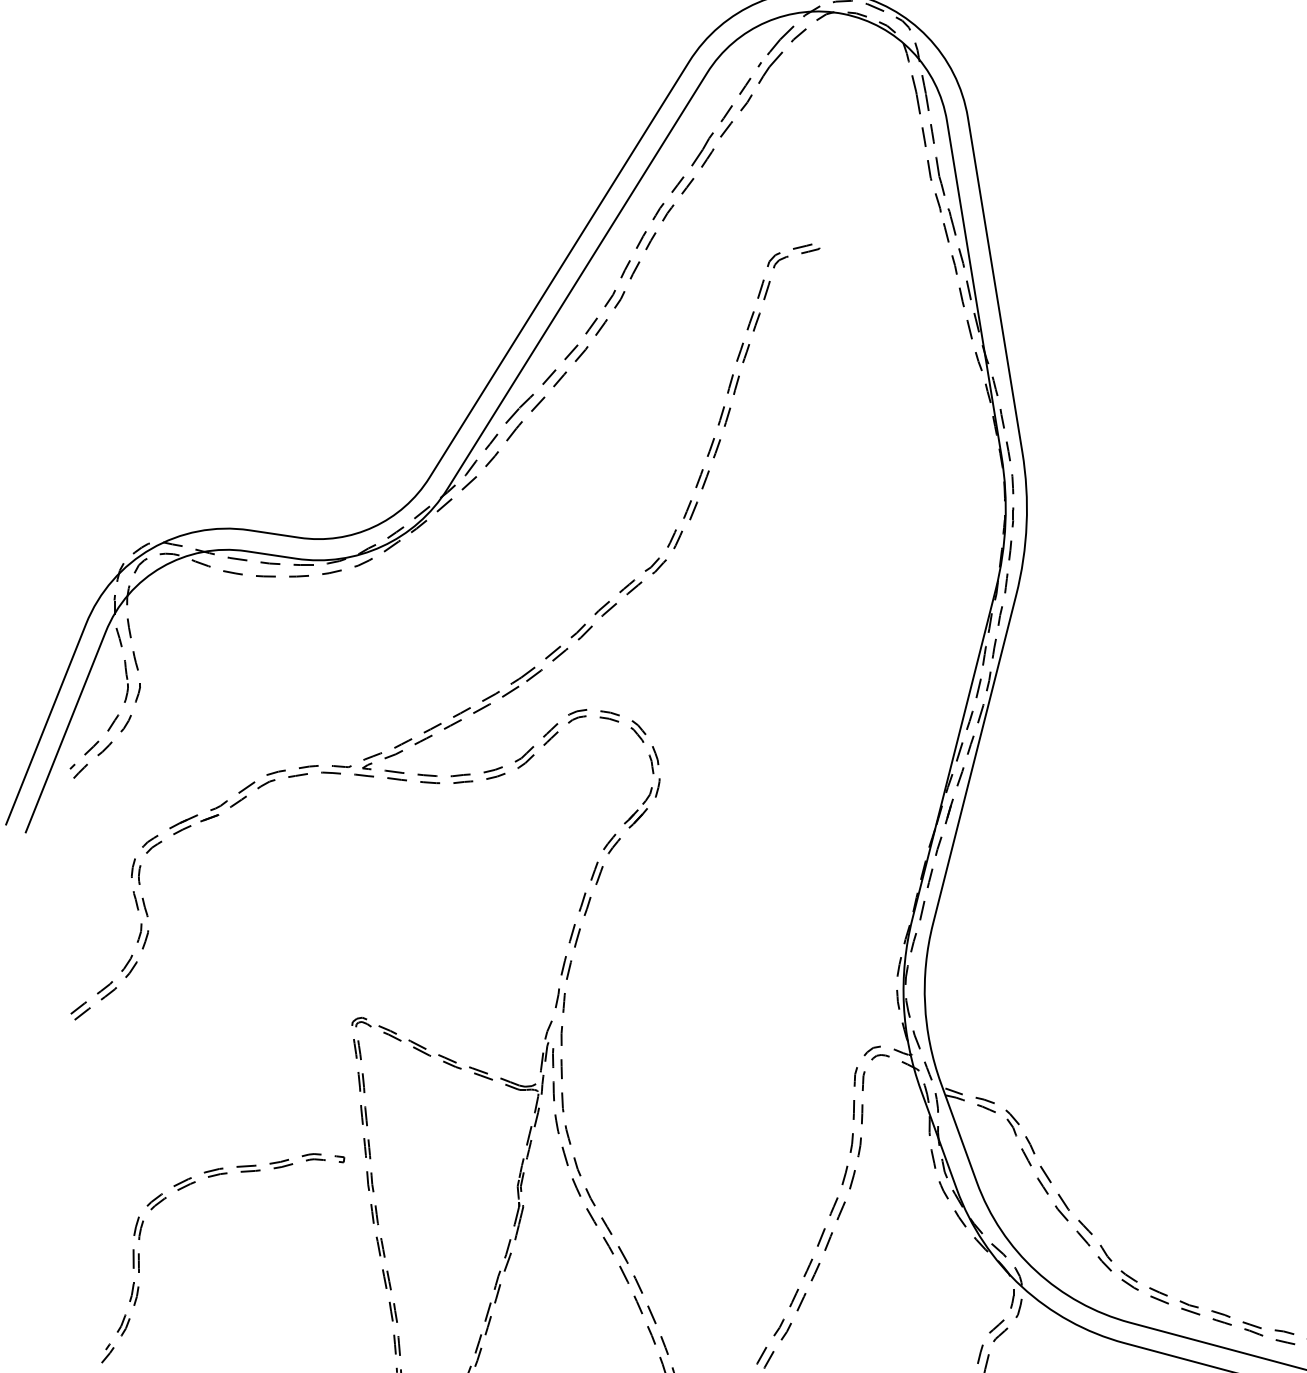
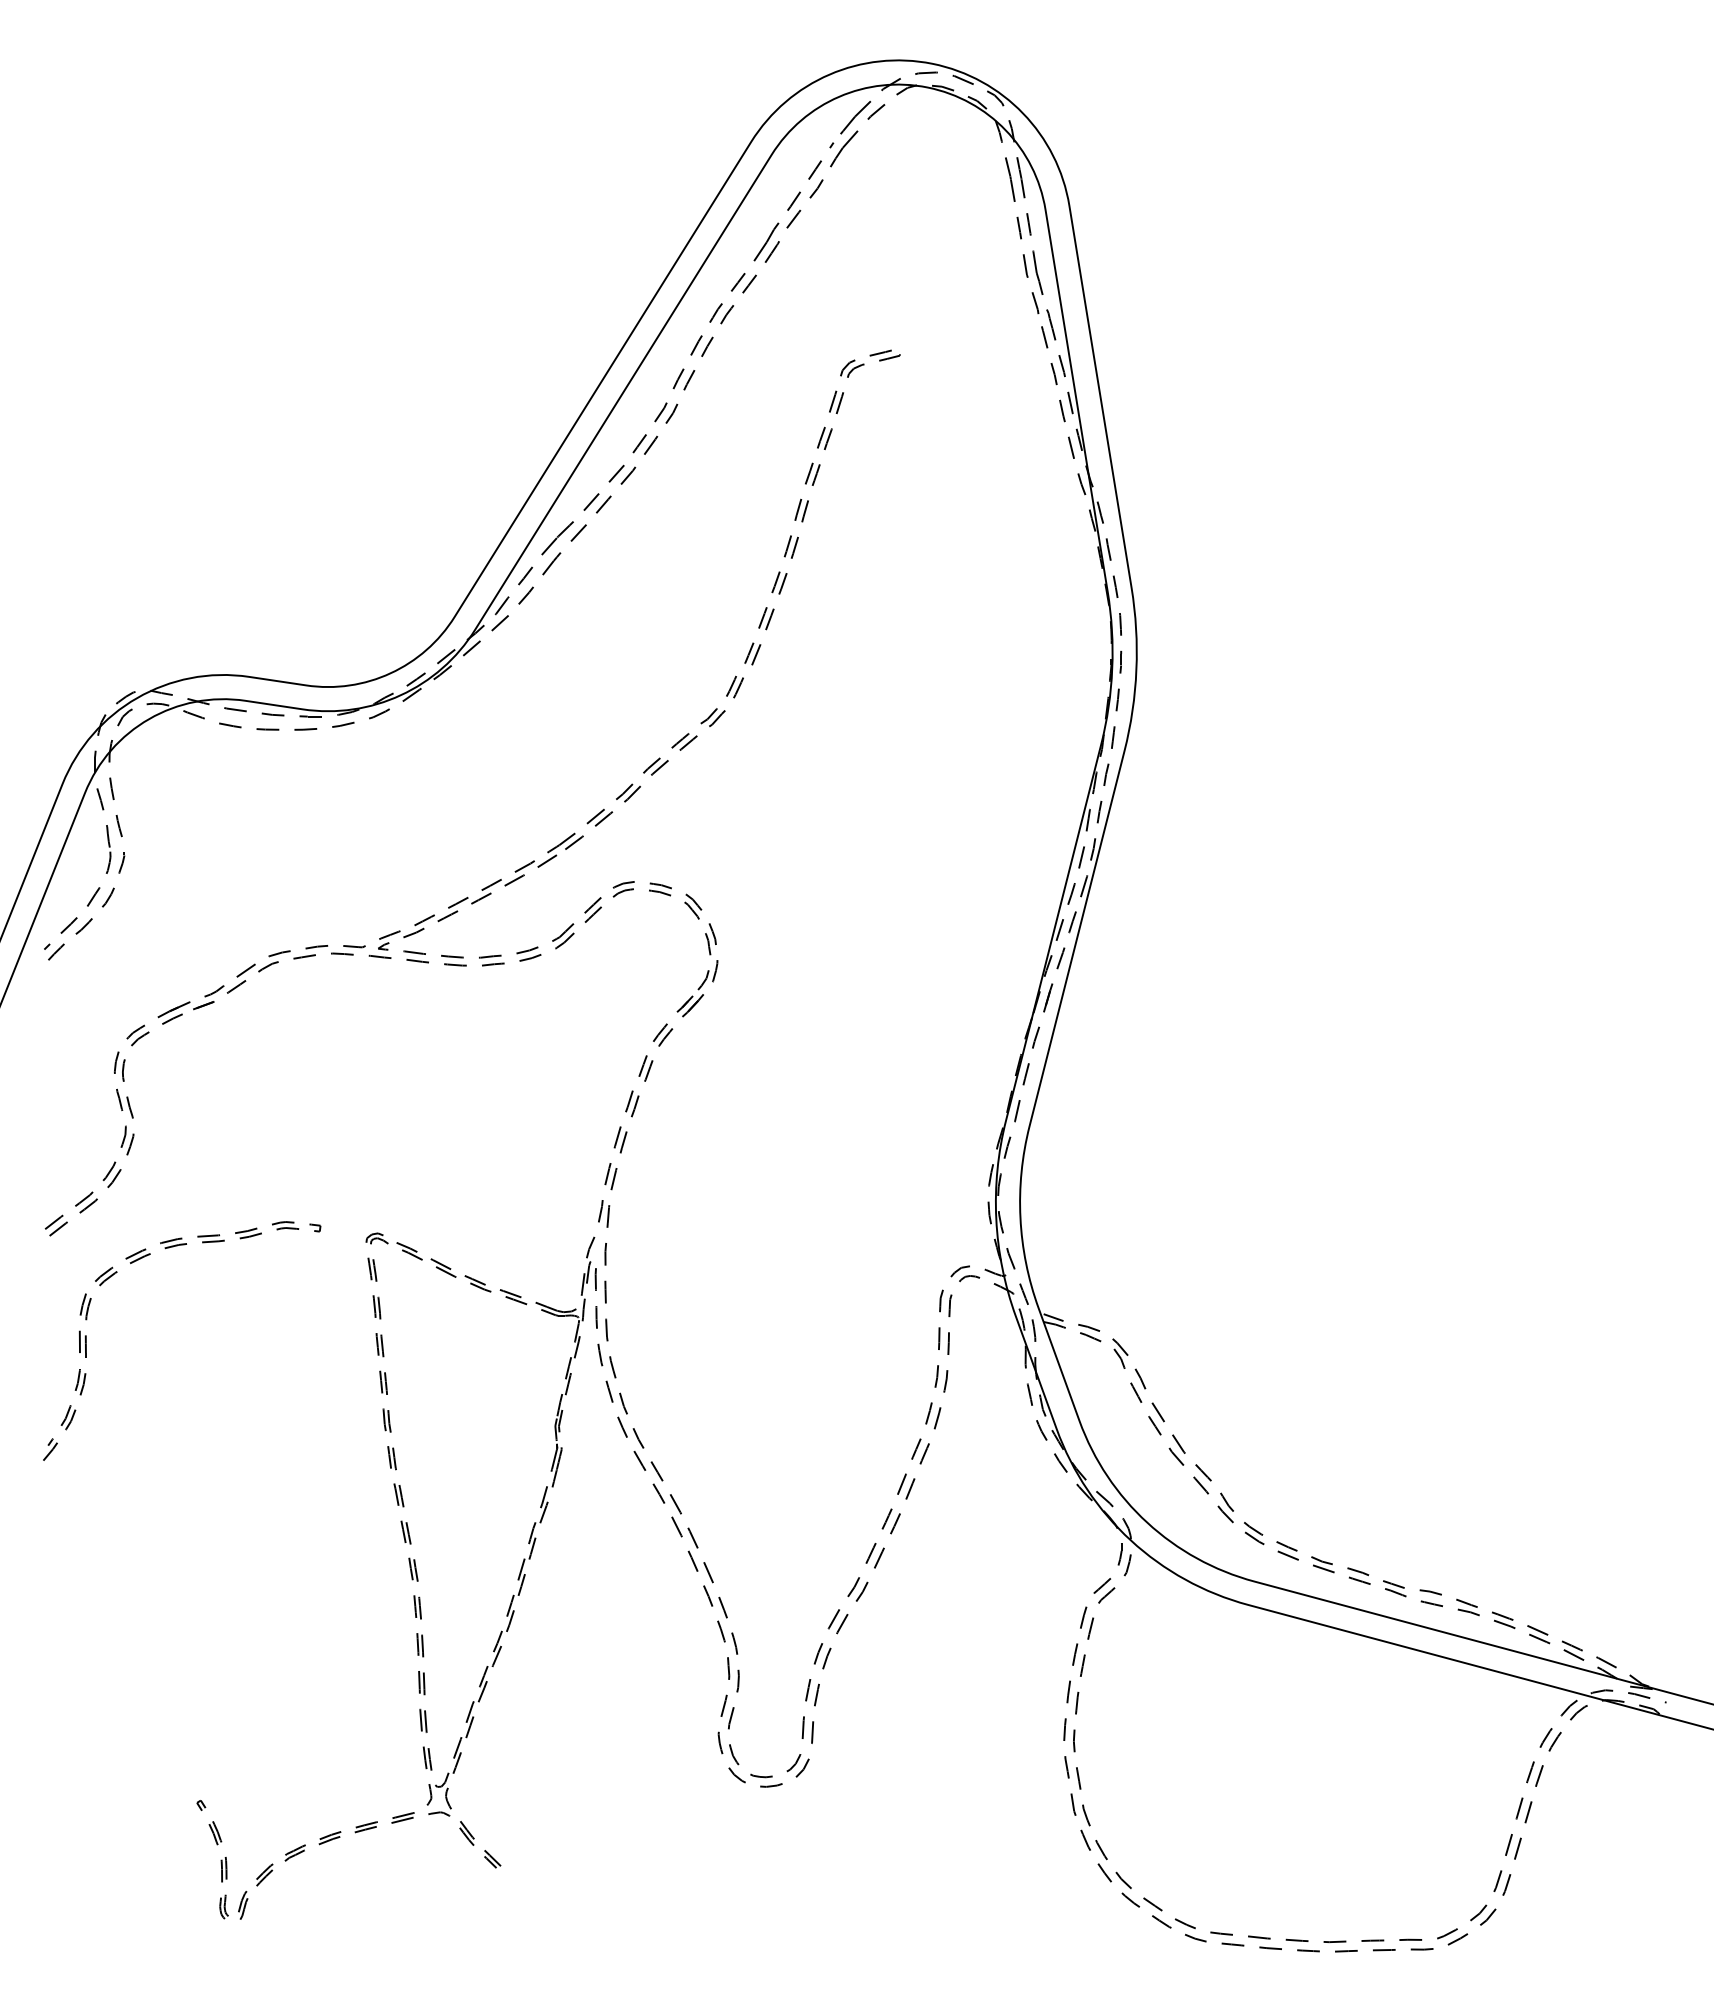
curve: (192, 1184) -> (147, 1256), moved

